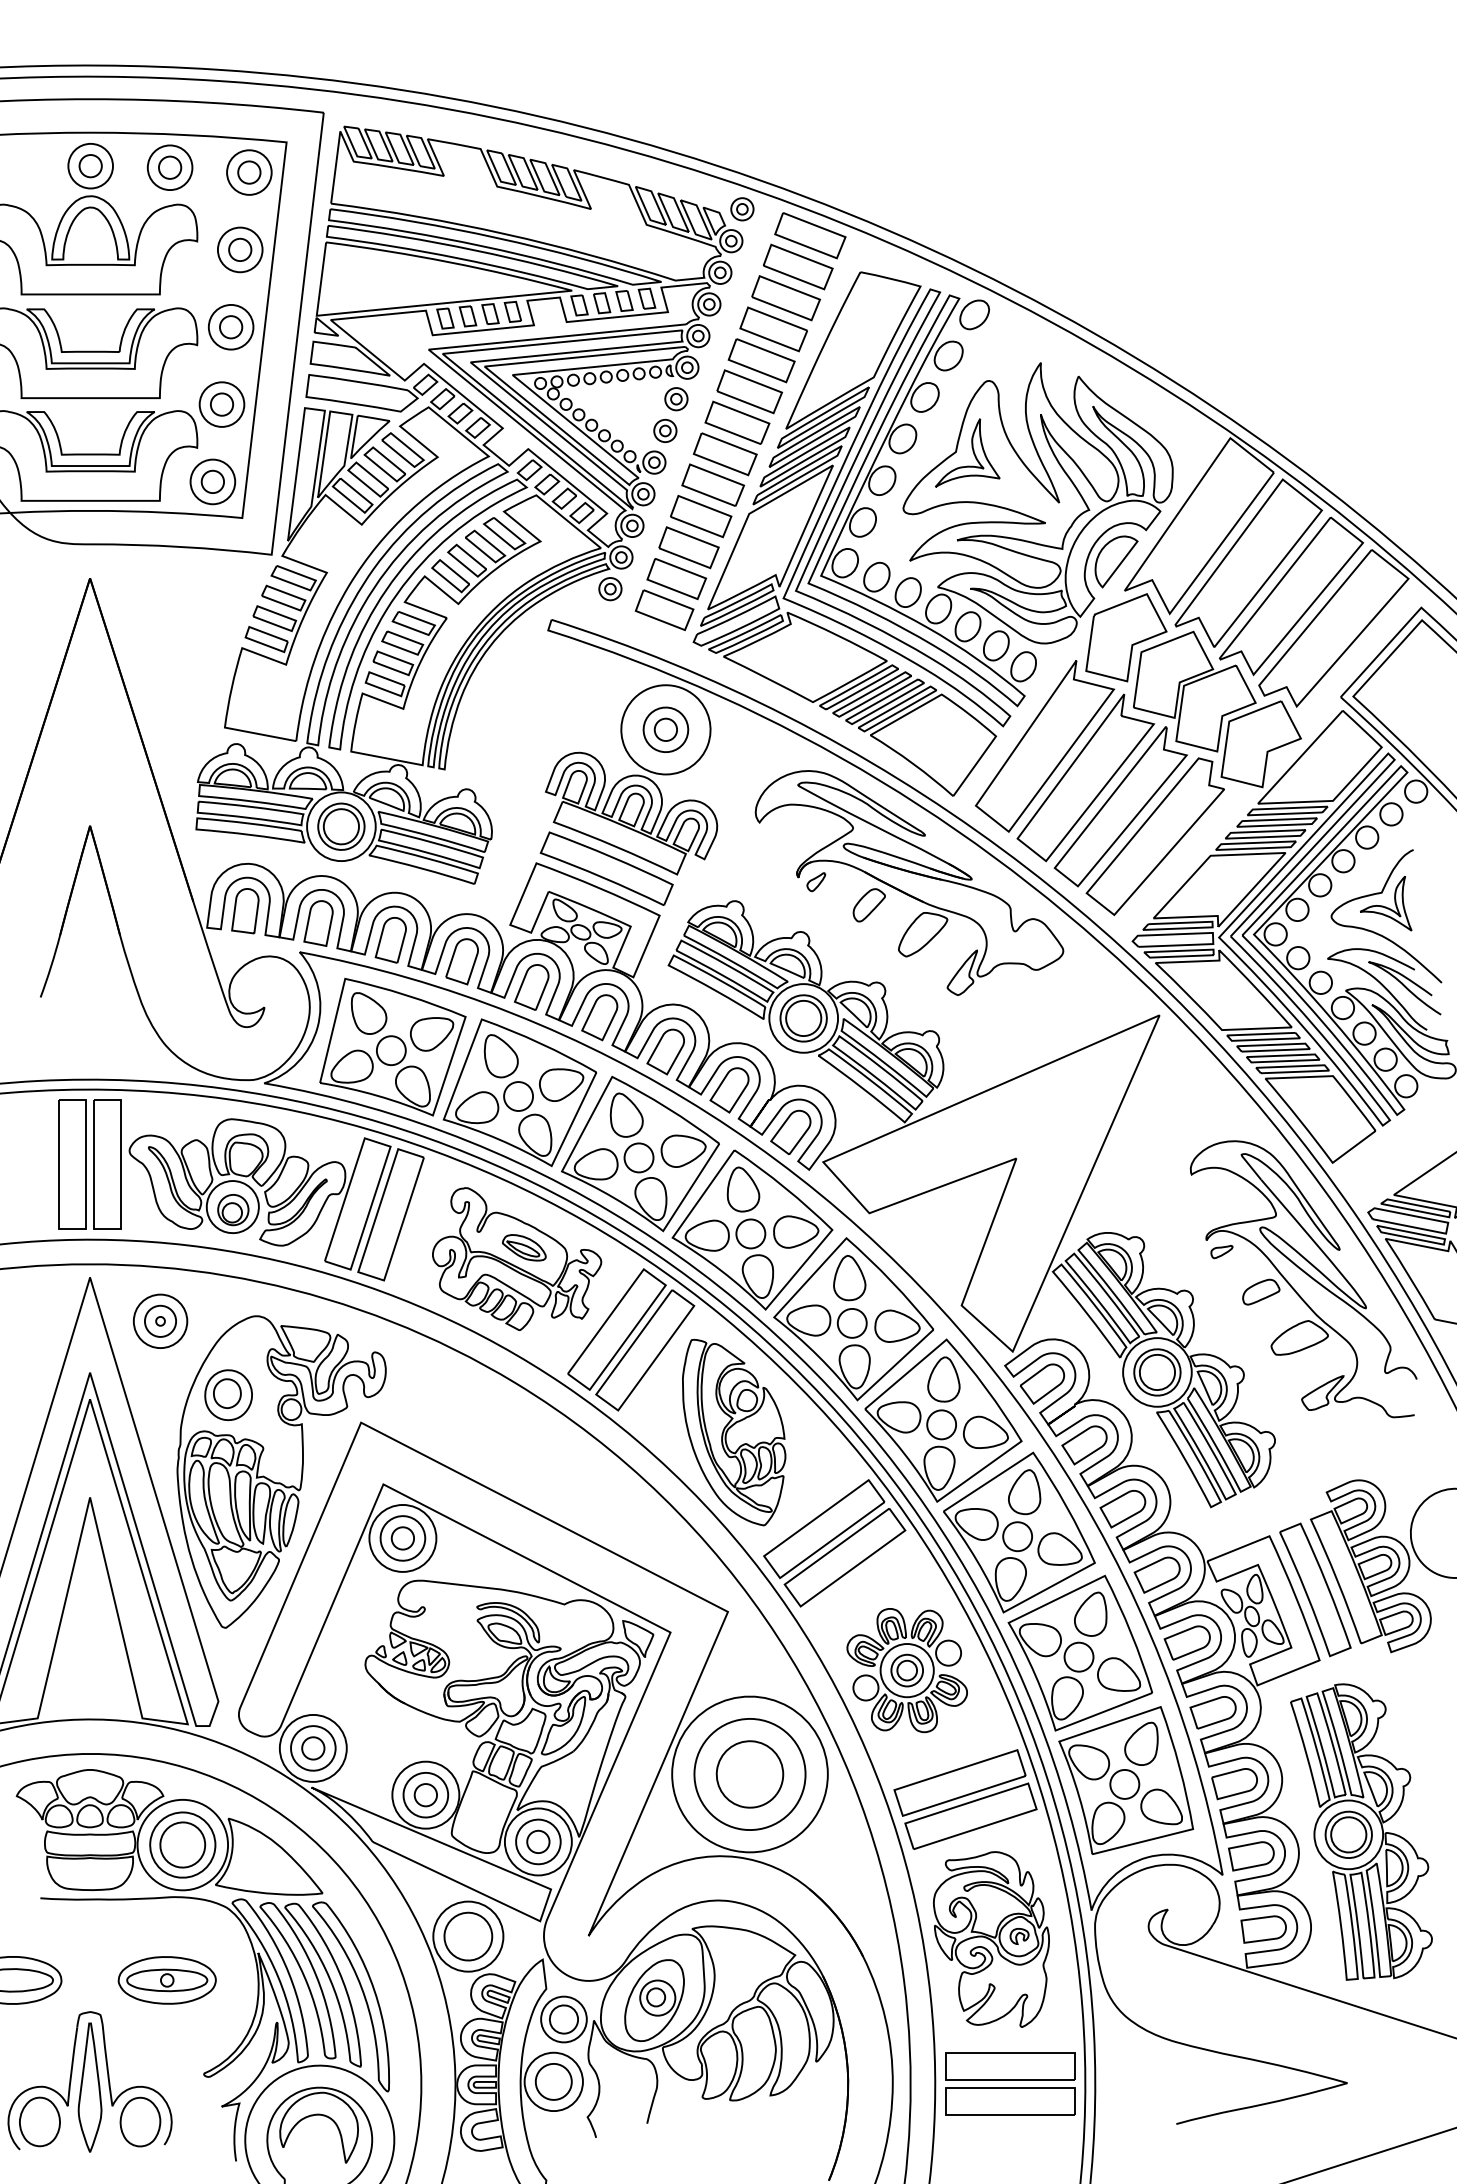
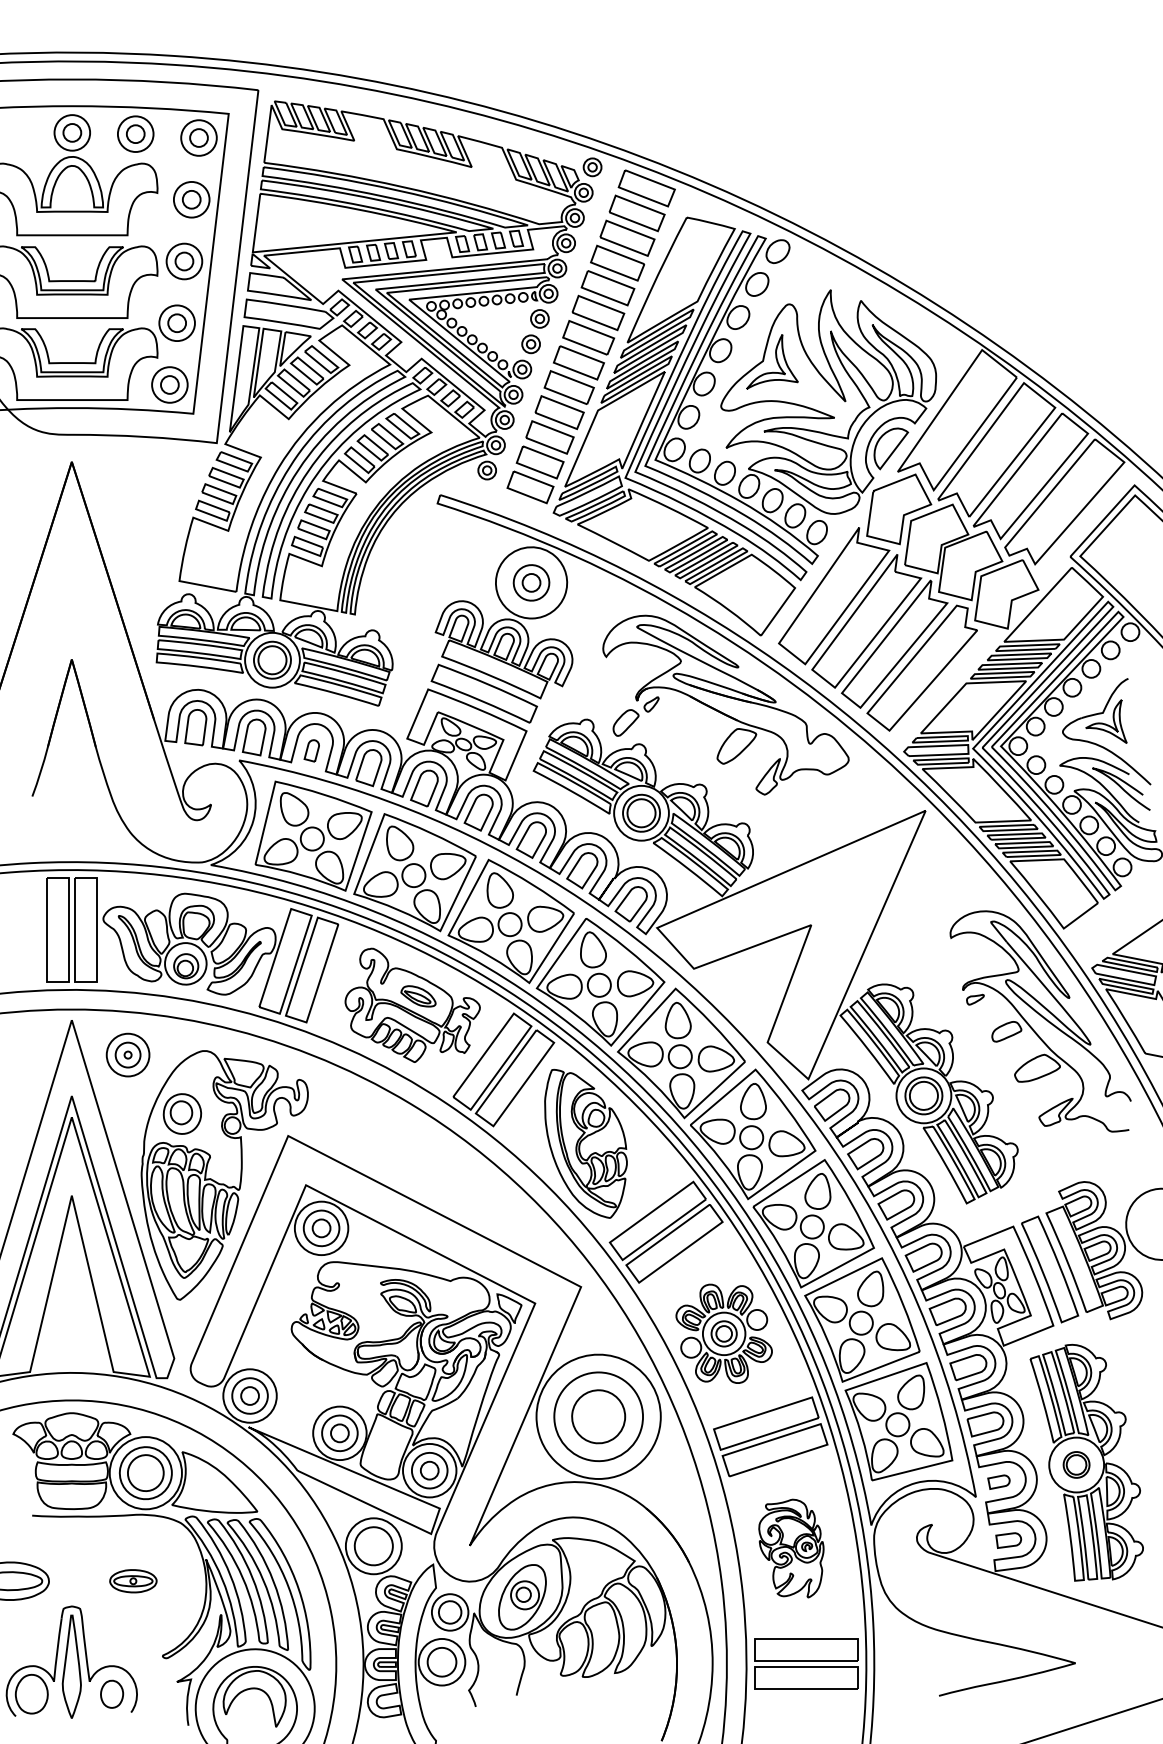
part: (868, 905) -> (625, 723), moved
part: (390, 940) -> (311, 751), size x0.6
part: (1348, 1834) -> (1076, 1464), size x0.7
part: (1251, 1856) -> (999, 1482), size x0.6
part: (1263, 1929) -> (1008, 1540), size x0.7
part: (991, 1939) -> (791, 1548), size x0.7
part: (166, 1980) -> (132, 1581), size x0.6
part: (140, 2121) -> (112, 1693), size x0.7

